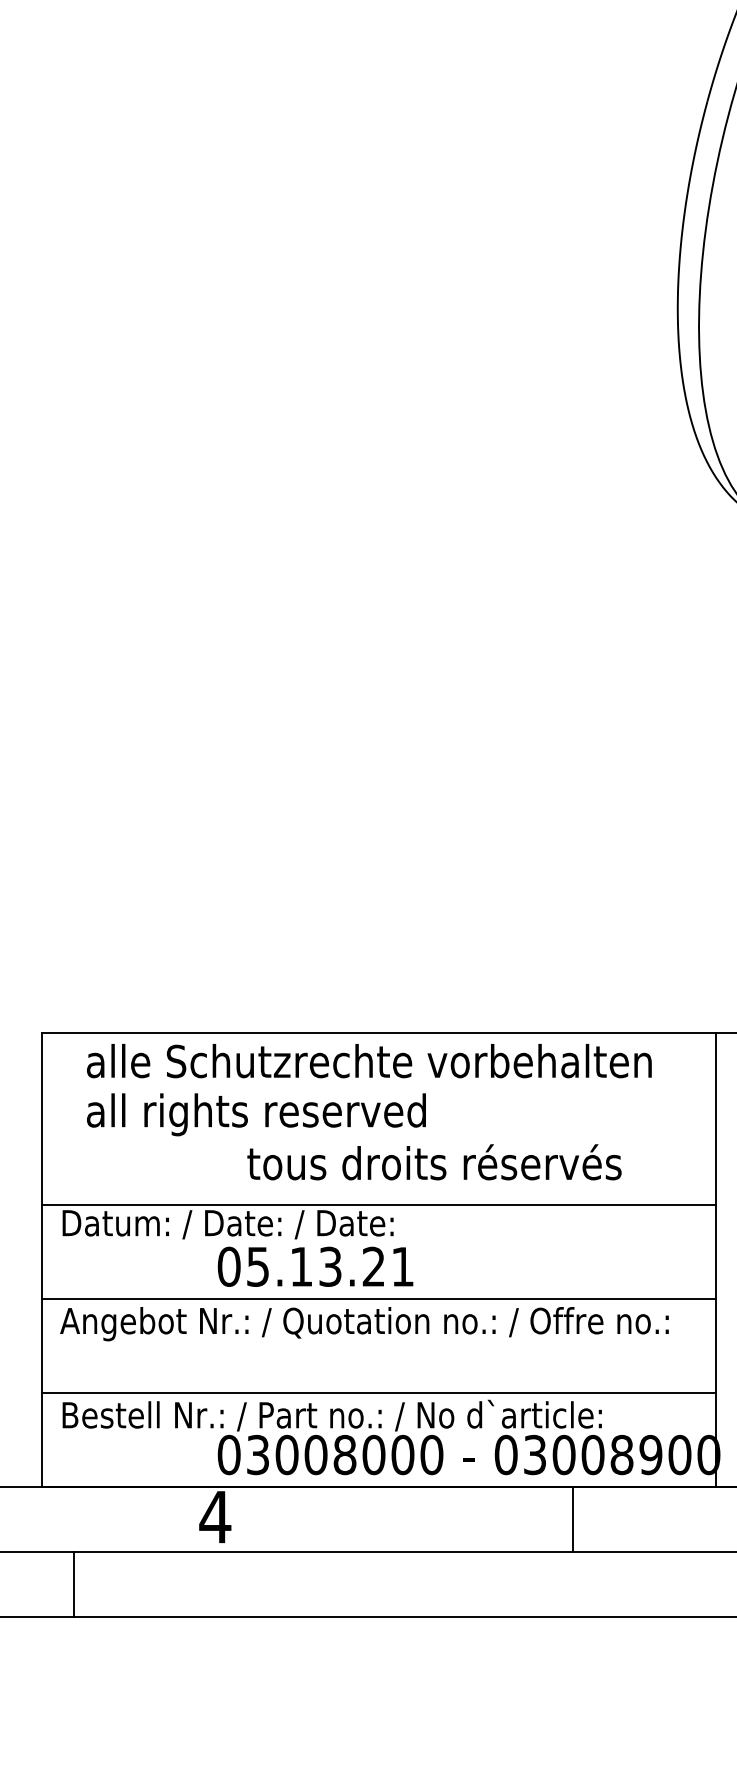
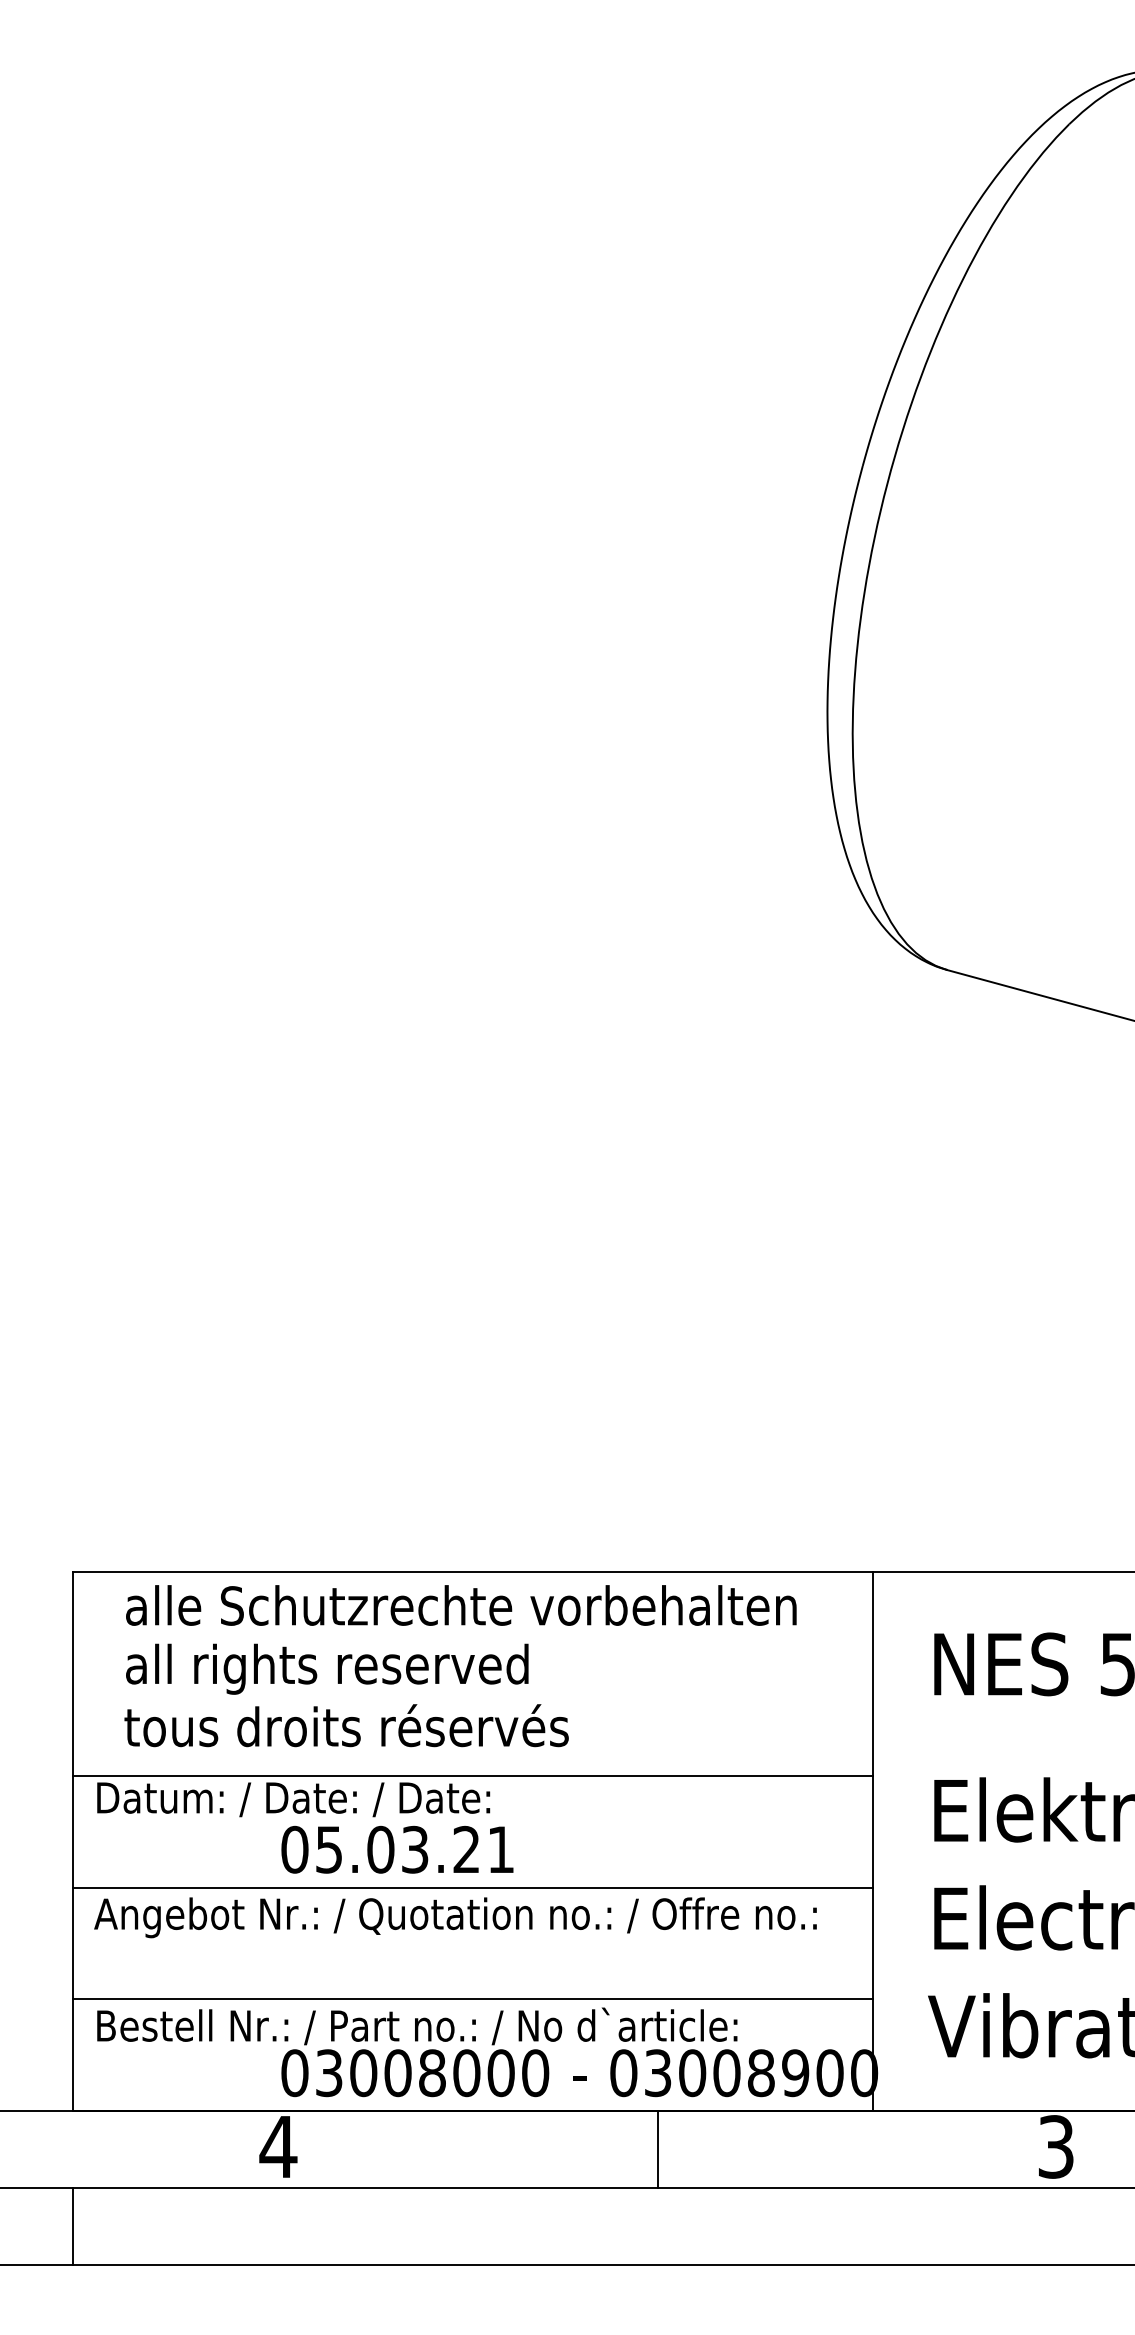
text: (434, 1162) -> (346, 1725), moved
text: (301, 1266) -> (380, 1849), 05.13.21 -> 05.03.21
line: (572, 1518) -> (657, 2148), moved
line: (73, 1583) -> (72, 2225), moved

